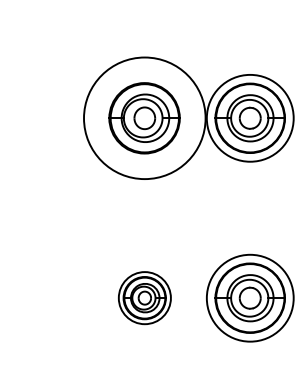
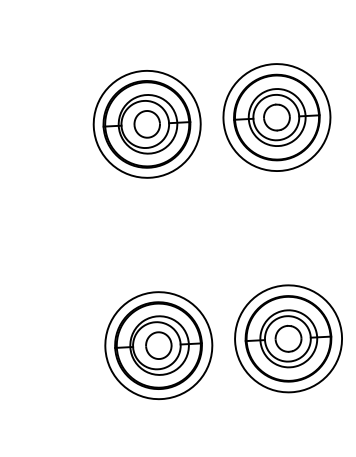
circle: (144, 117) -> (146, 123), size x0.71
part: (144, 297) -> (158, 344), size x1.67

